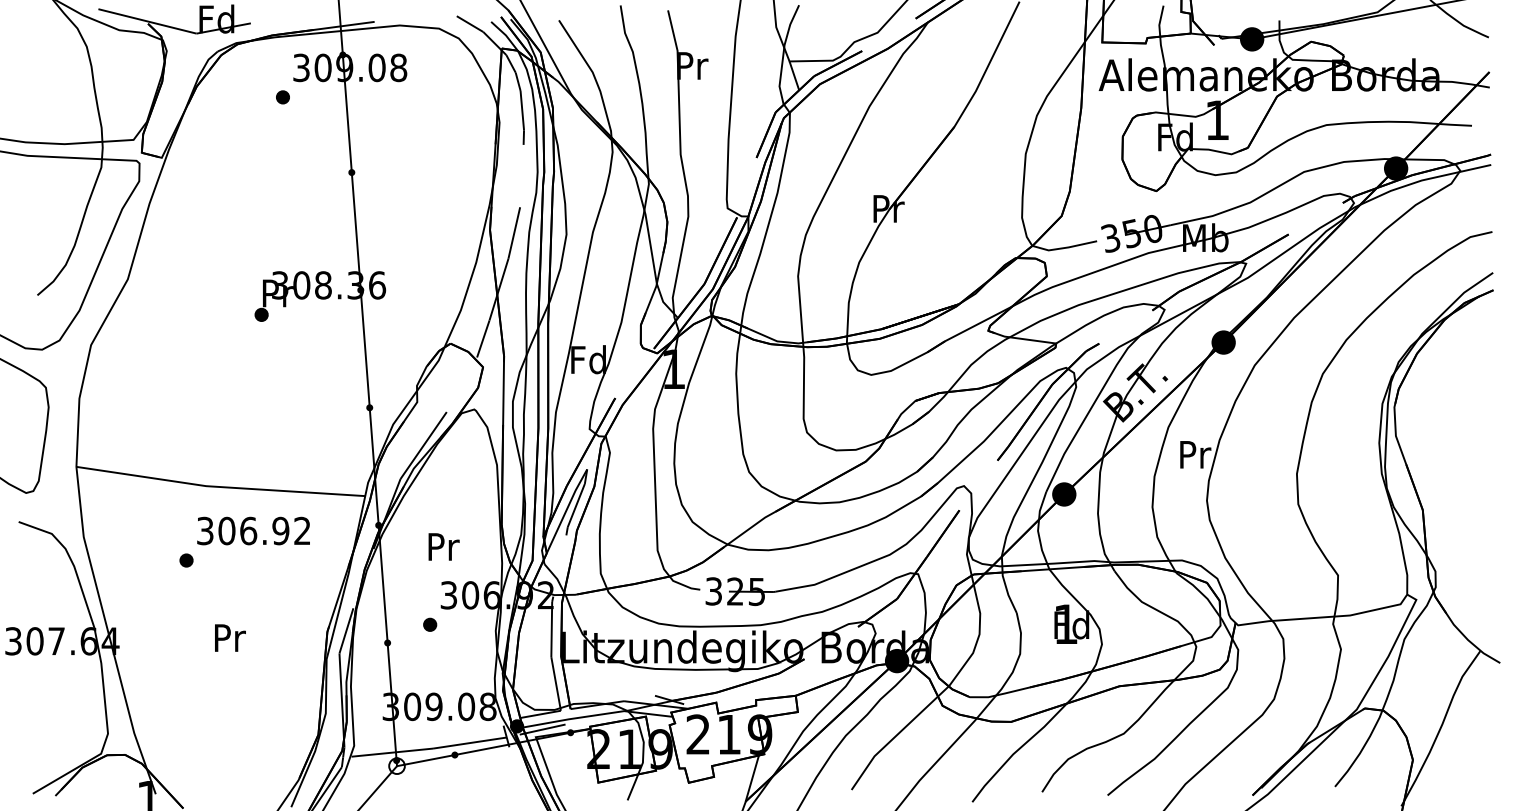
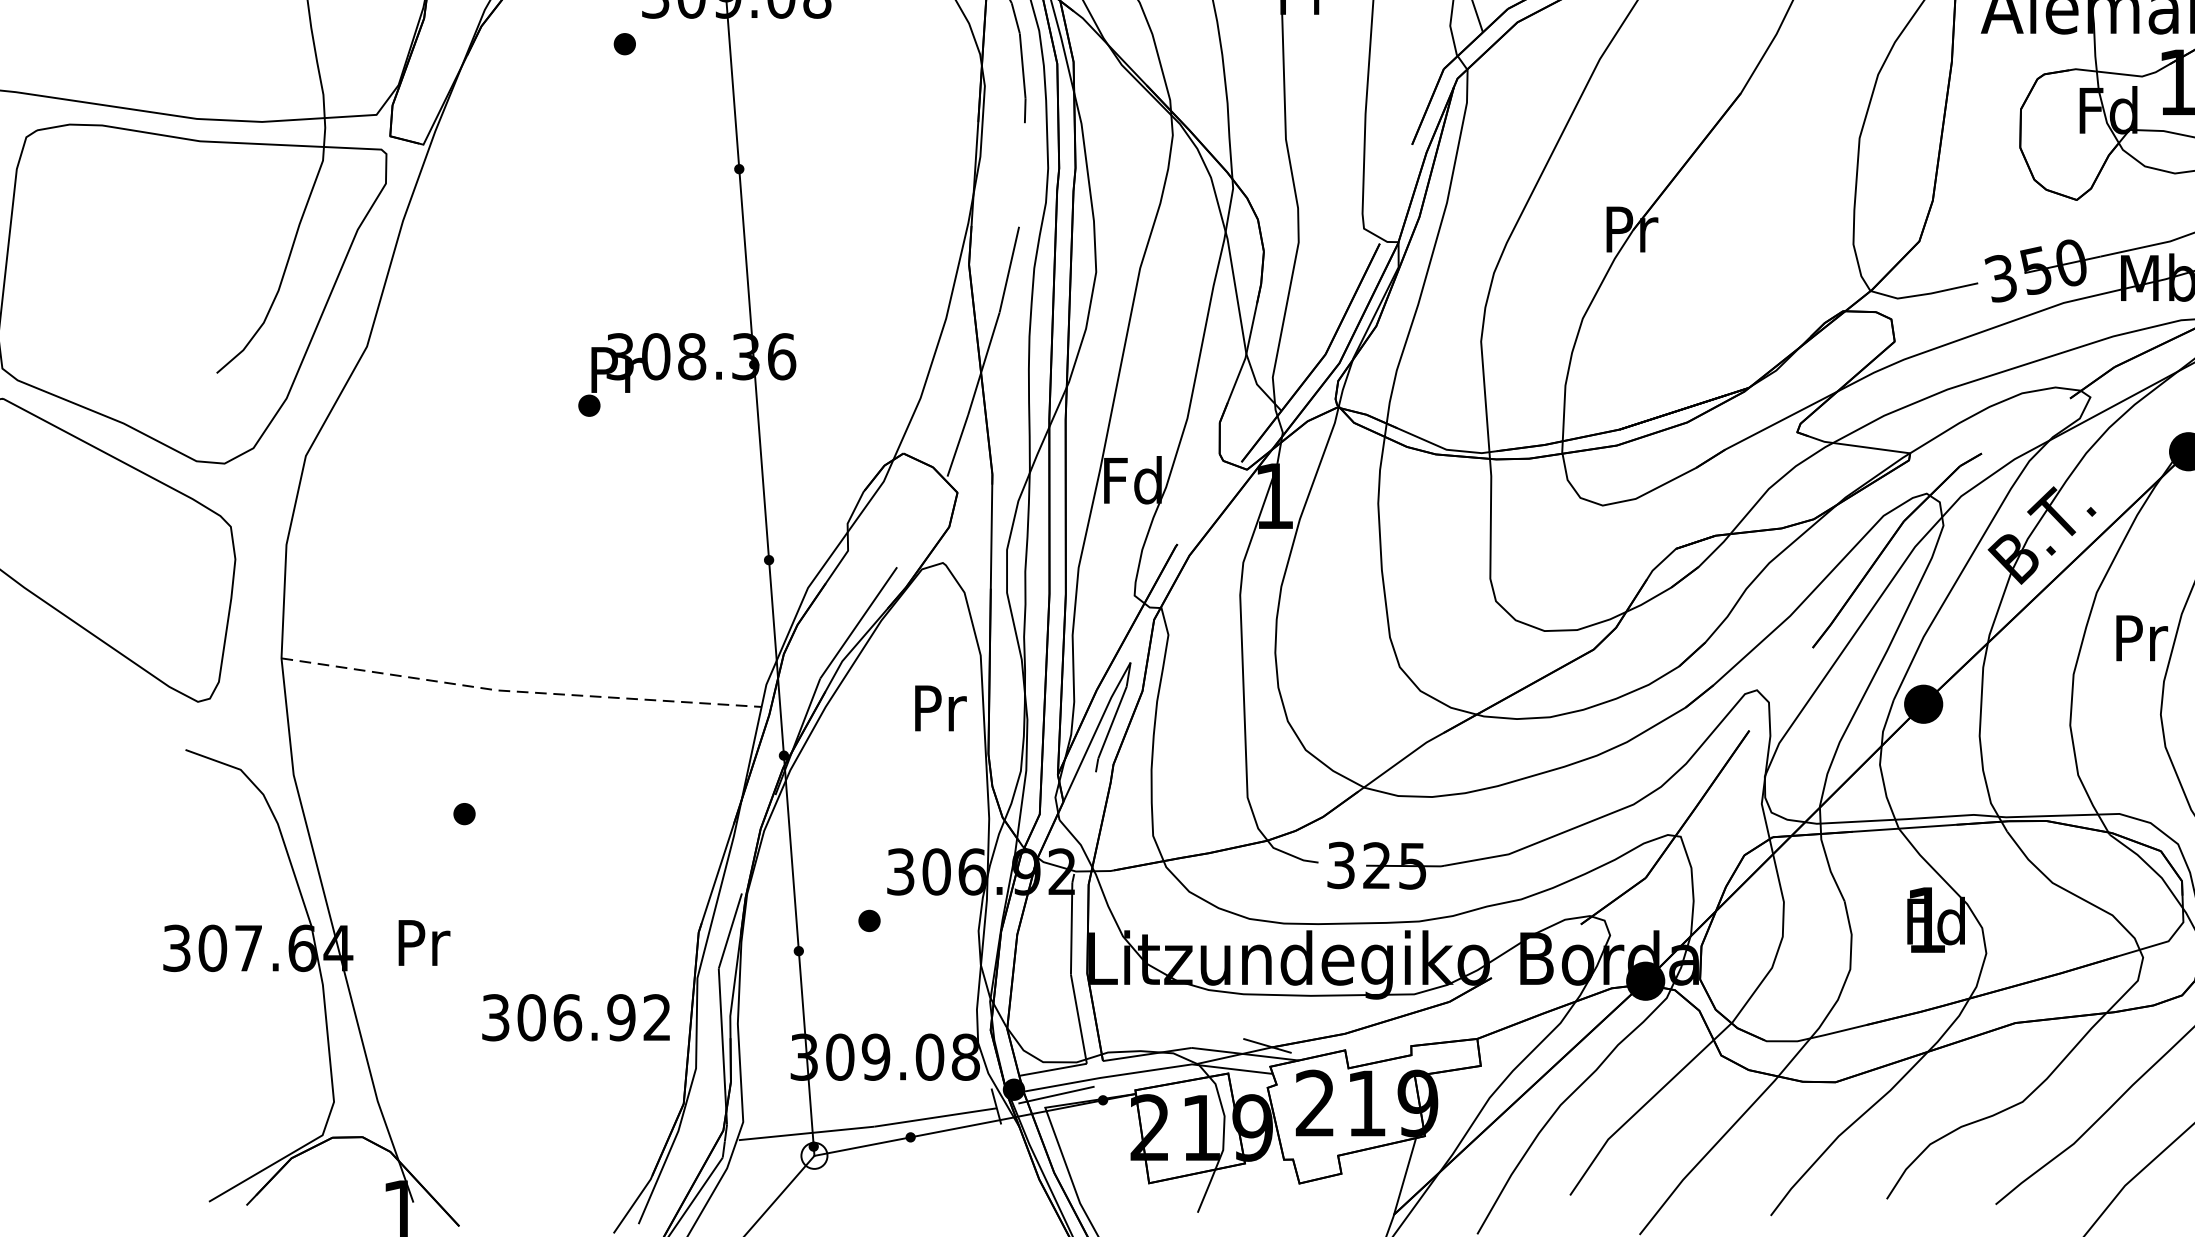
line: (220, 487) -> (520, 692), solid -> dashed
text: (253, 530) -> (575, 1016), moved
text: (443, 546) -> (939, 707), moved
text: (230, 637) -> (424, 942), moved

